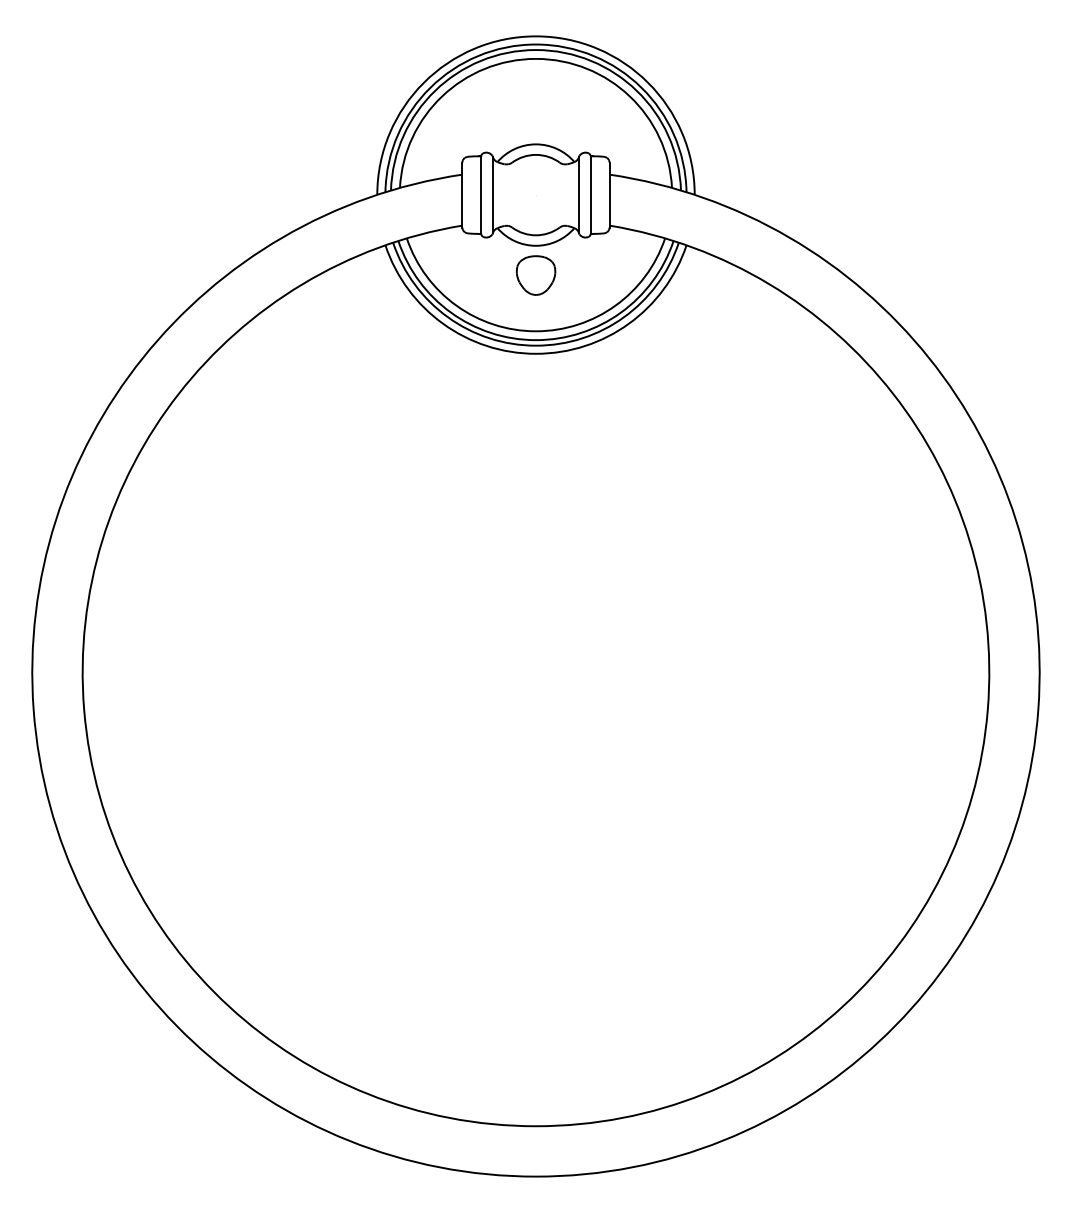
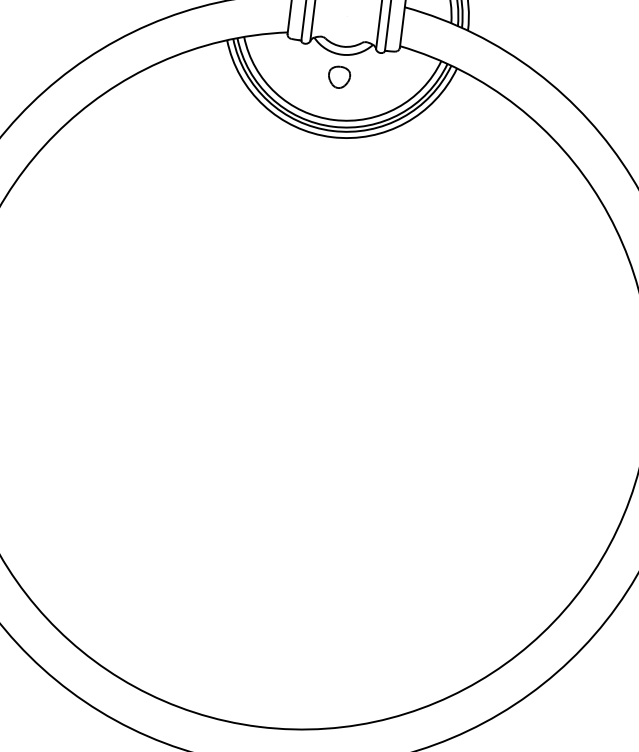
part: (535, 275) -> (338, 77), size x0.71

